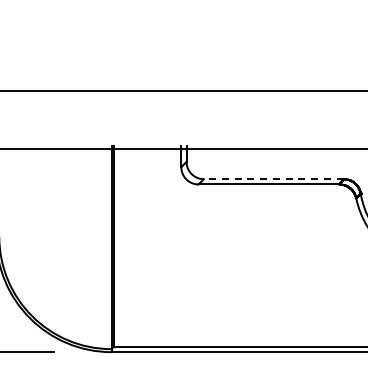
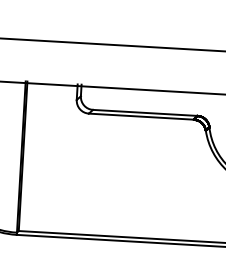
line: (273, 179) -> (144, 113), dashed -> solid

